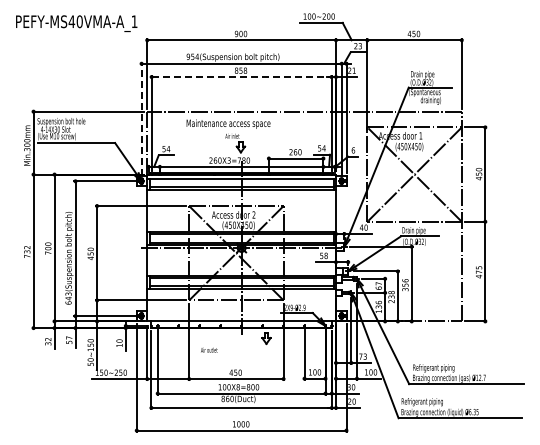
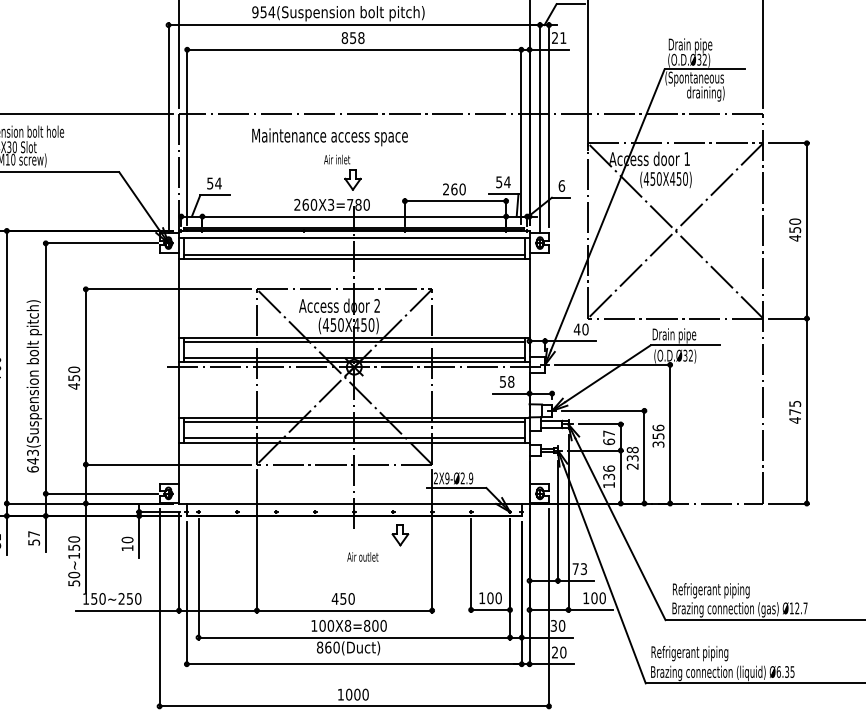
line: (241, 77) -> (354, 50), dashed -> solid
line: (141, 119) -> (168, 128), dashed -> solid
text: (209, 349) -> (363, 555), moved

